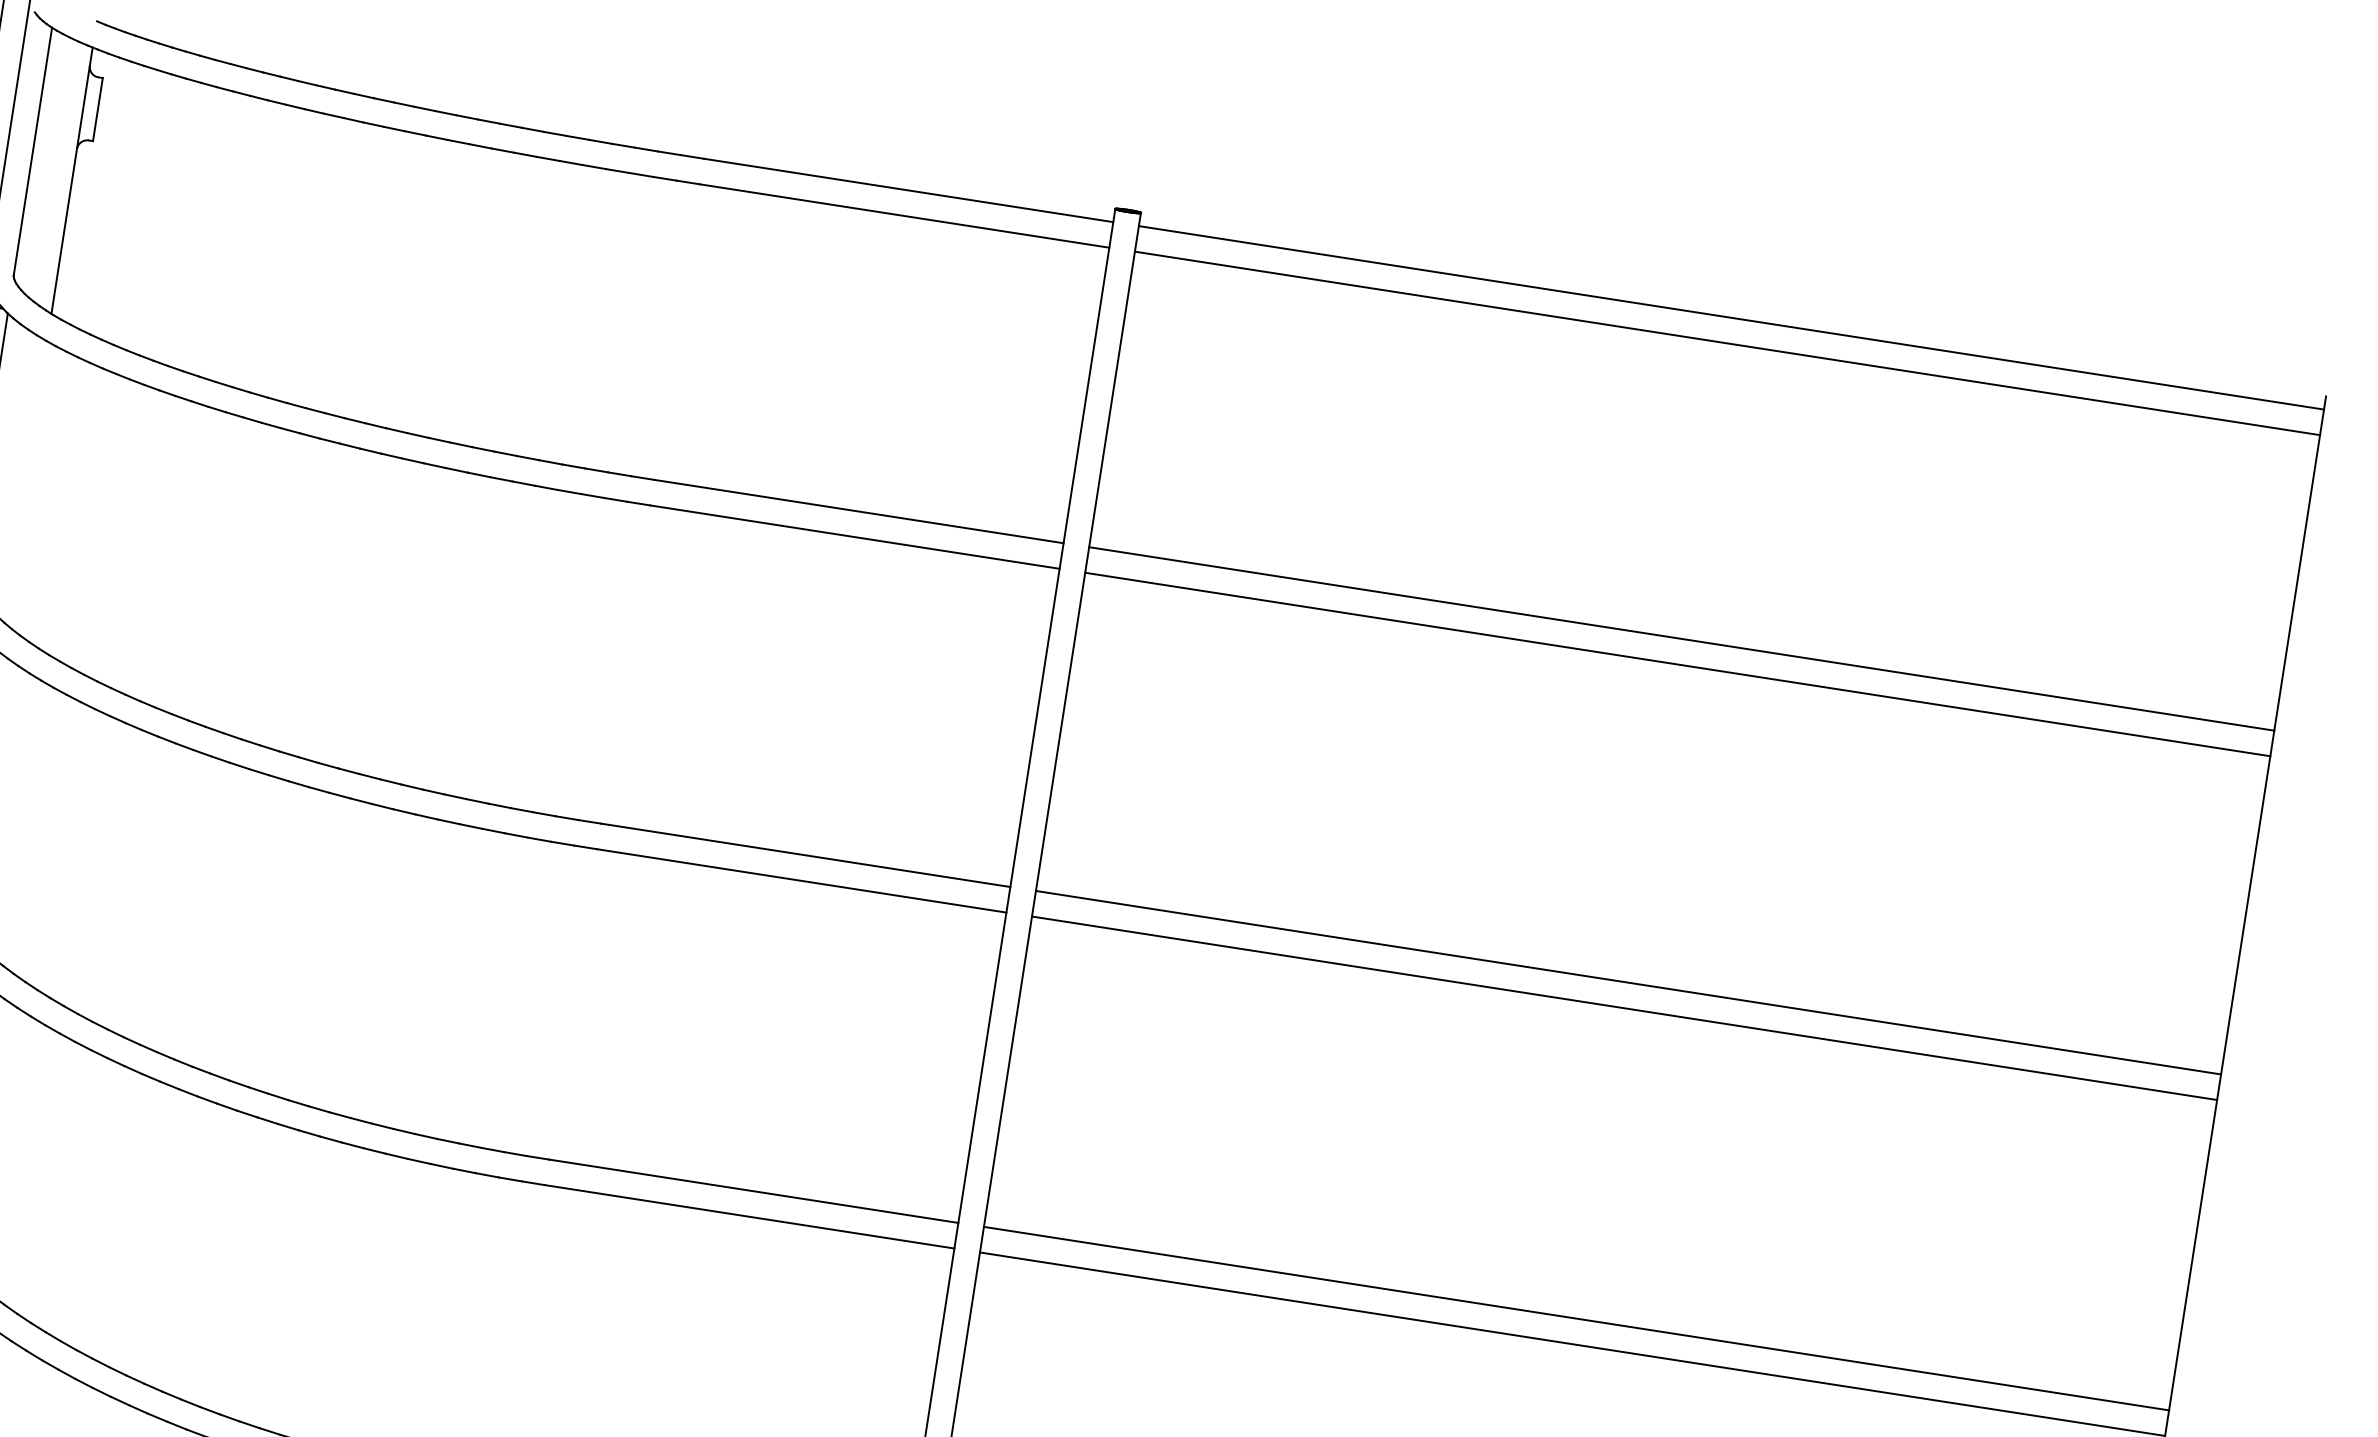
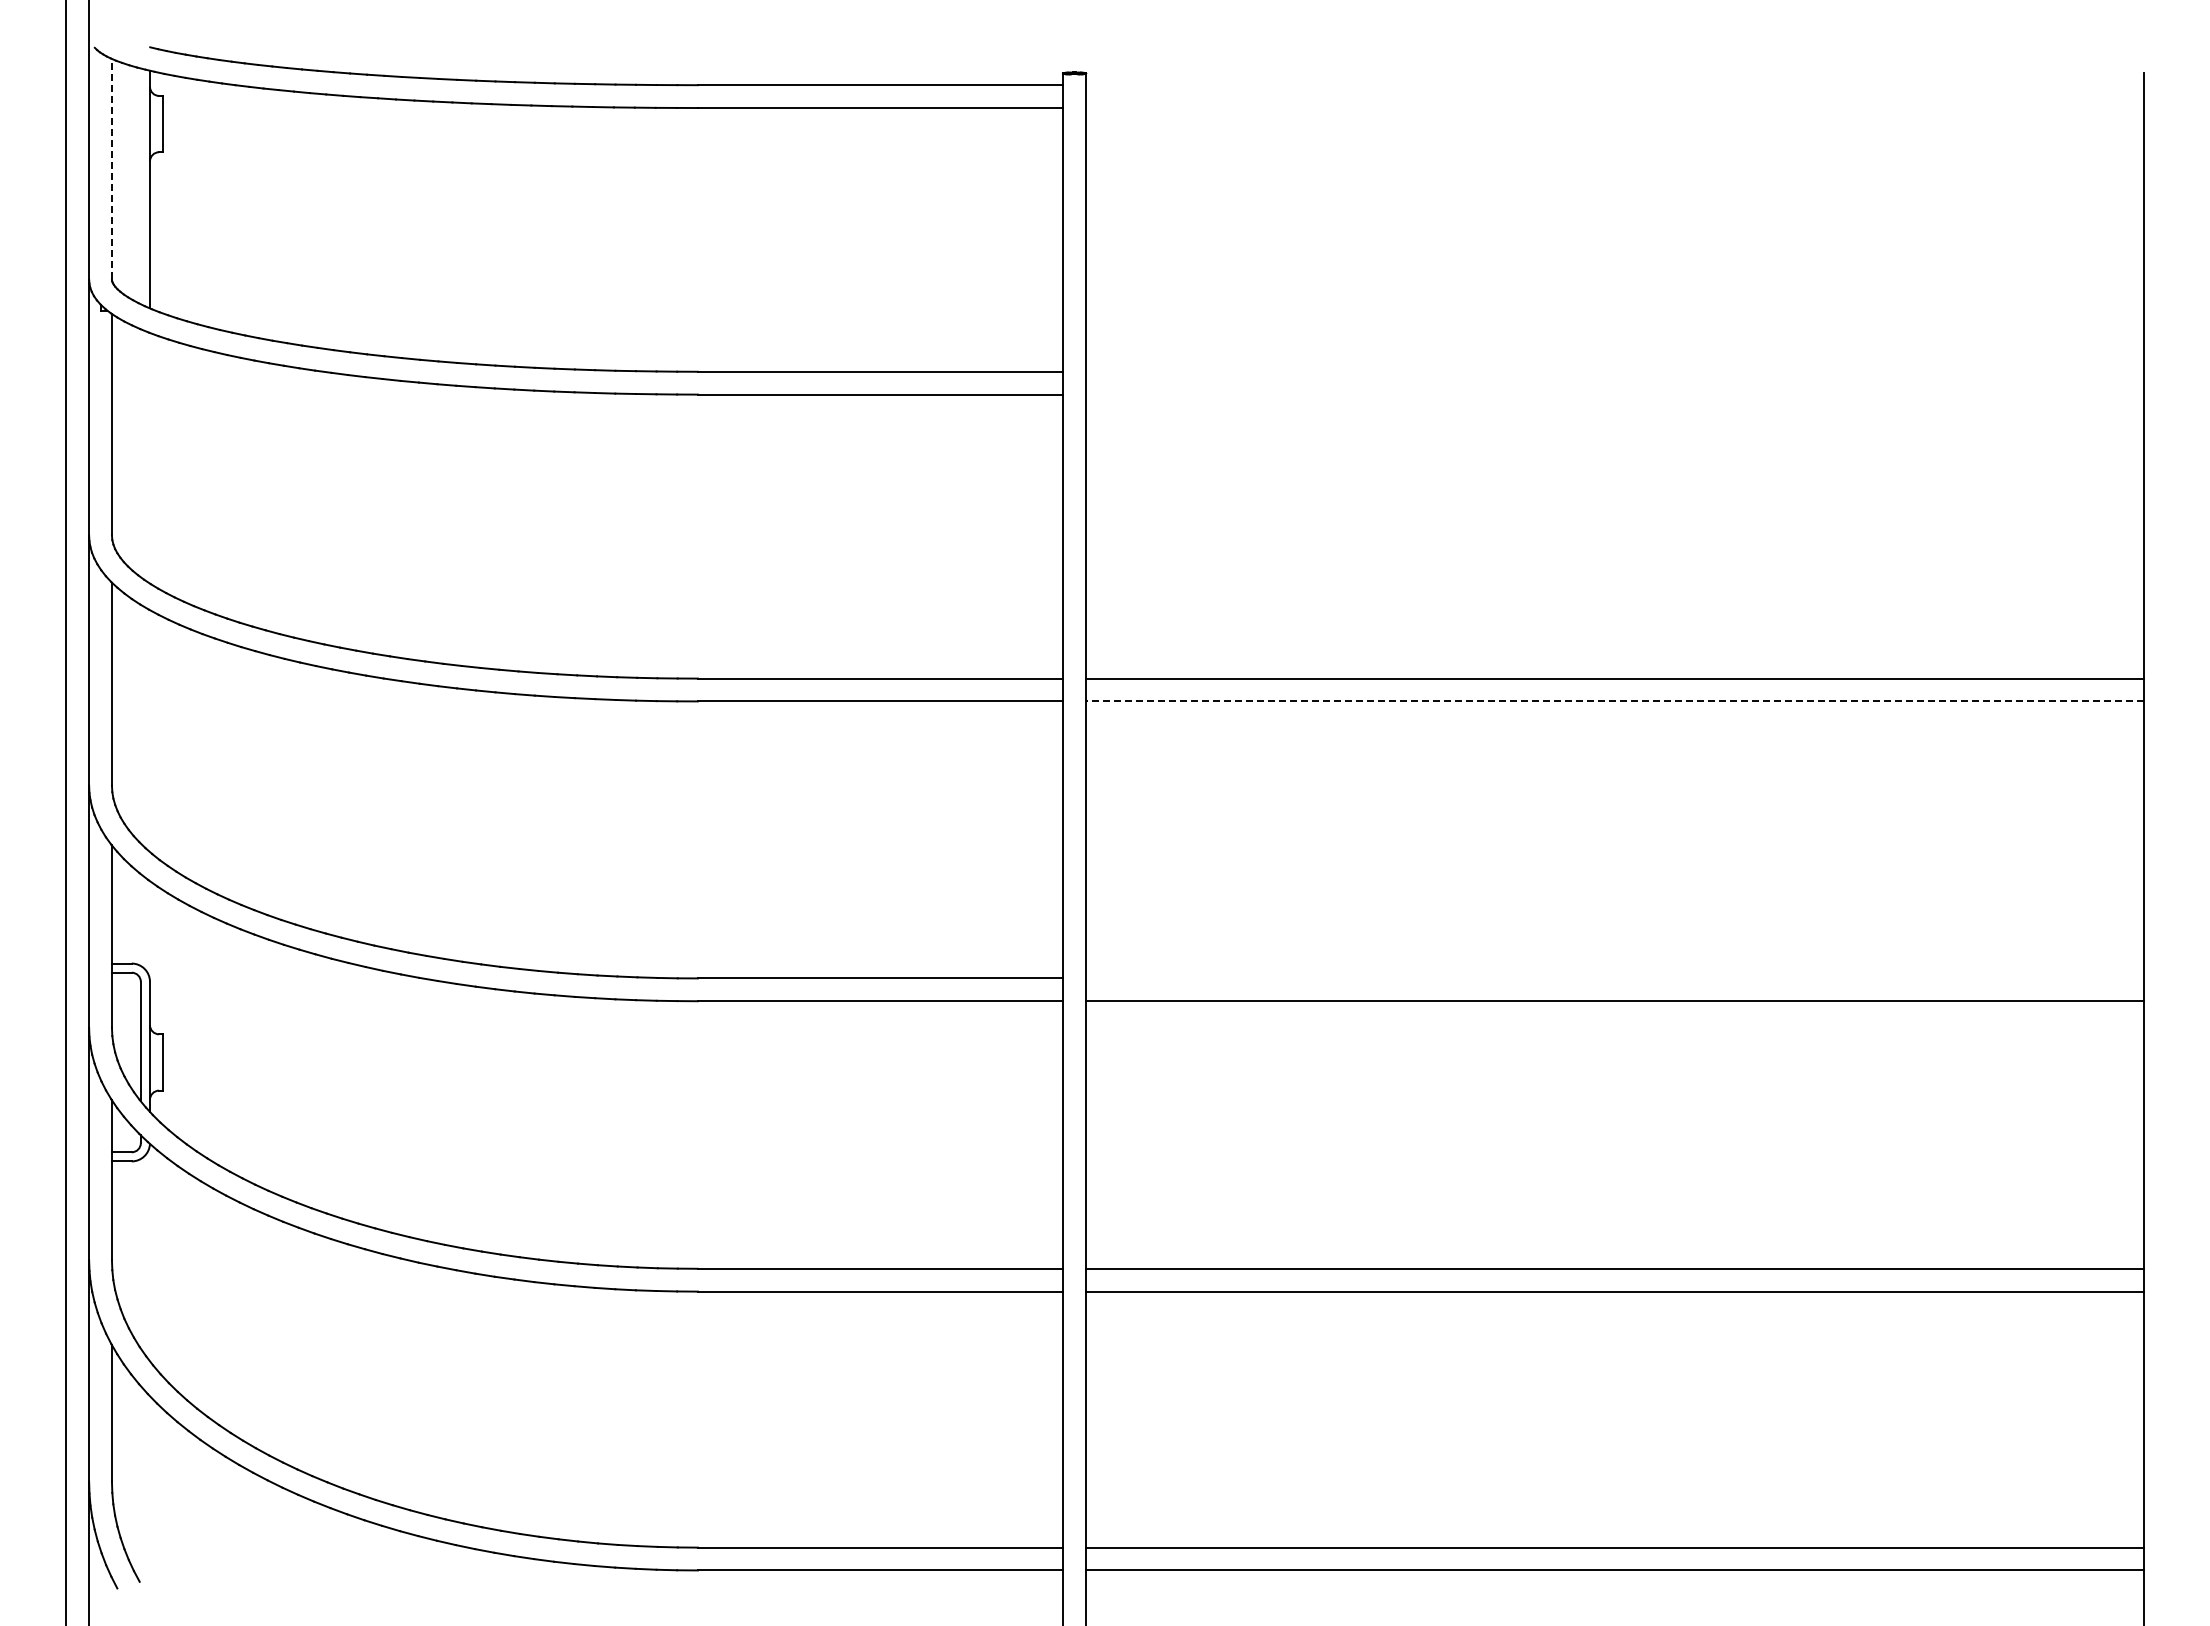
line: (32, 150) -> (111, 168), solid -> dashed
line: (1731, 318) -> (1614, 85), removed
line: (1727, 343) -> (1614, 108), removed
line: (1681, 638) -> (1614, 371), removed
line: (1677, 664) -> (1614, 394), removed
line: (1624, 1008) -> (1614, 701), solid -> dashed
line: (1576, 1318) -> (1614, 978), removed

